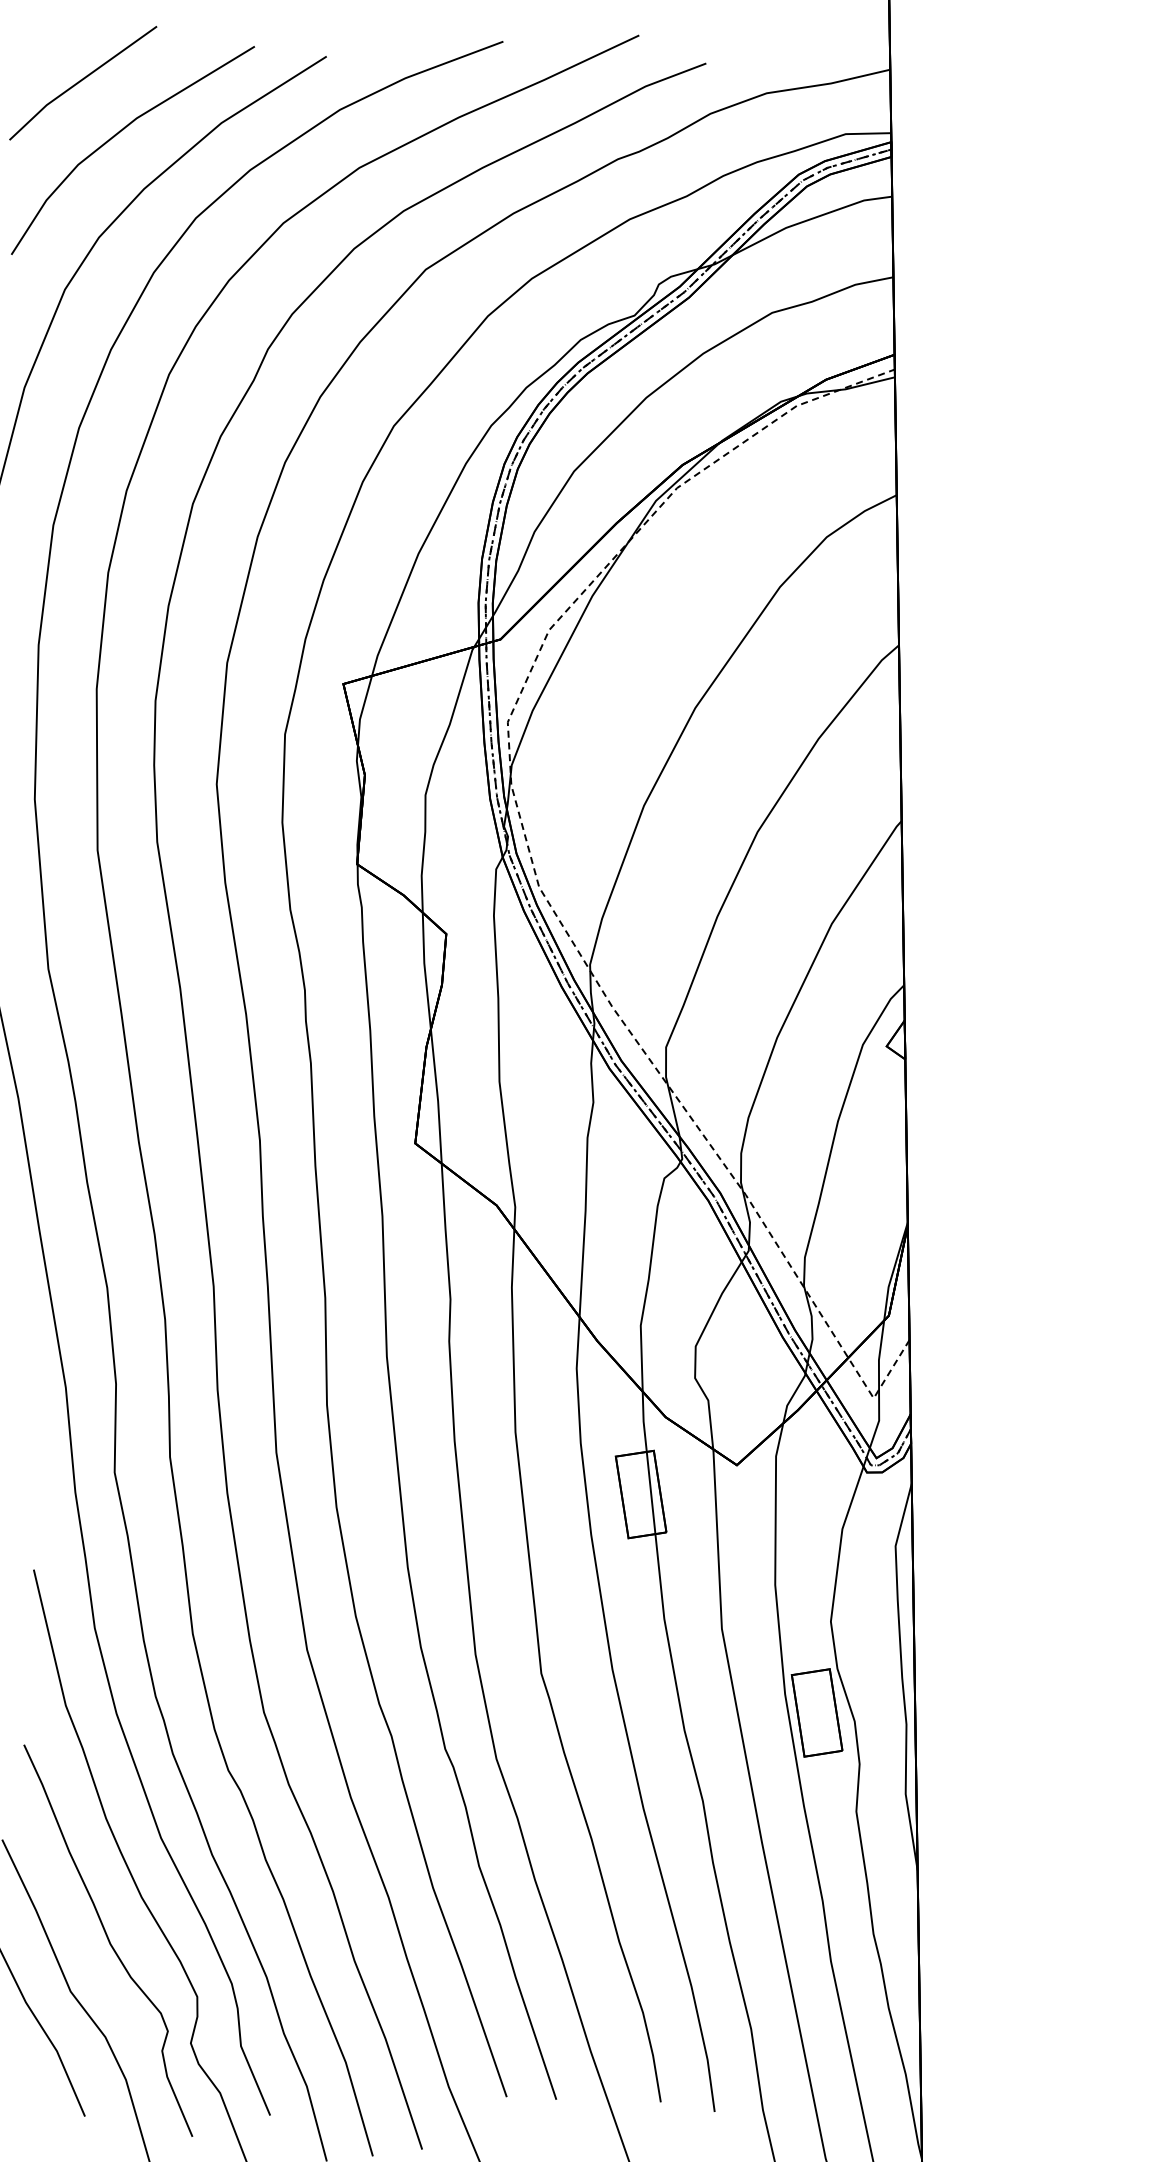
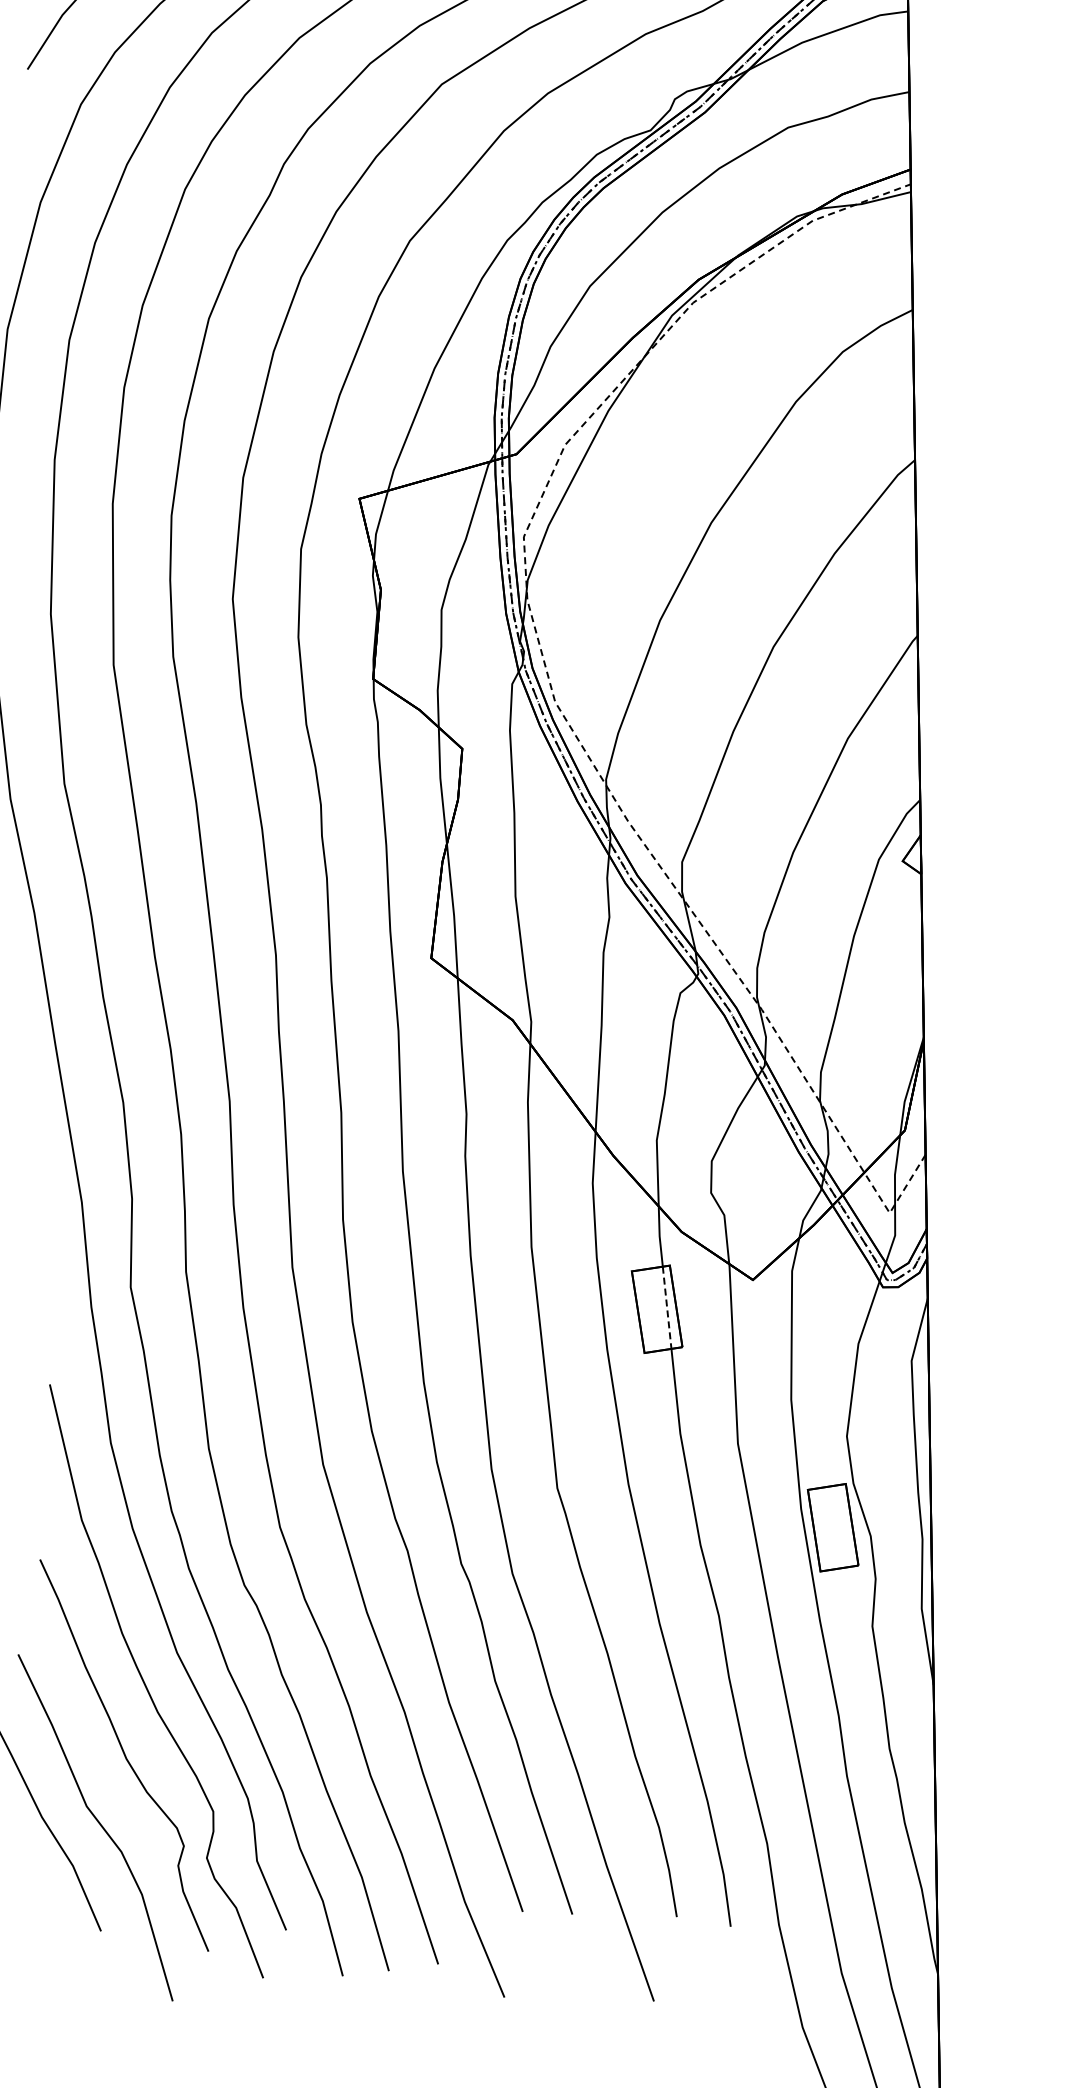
line: (651, 1493) -> (667, 1308), solid -> dashed

